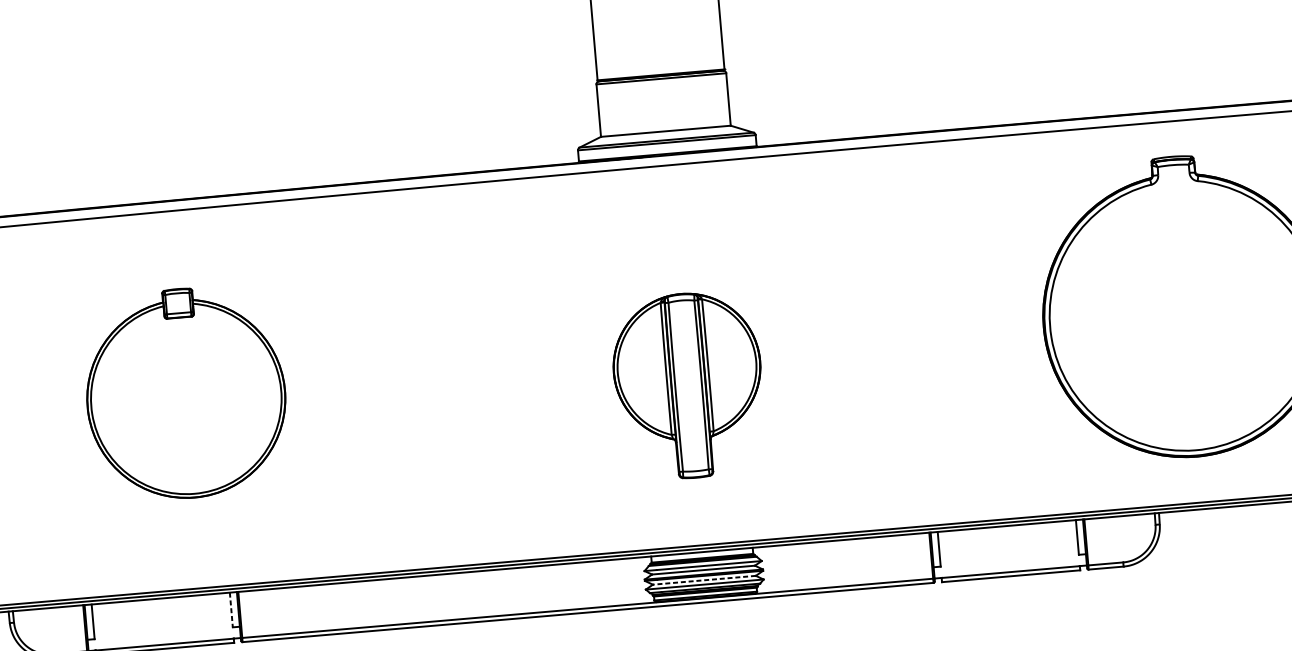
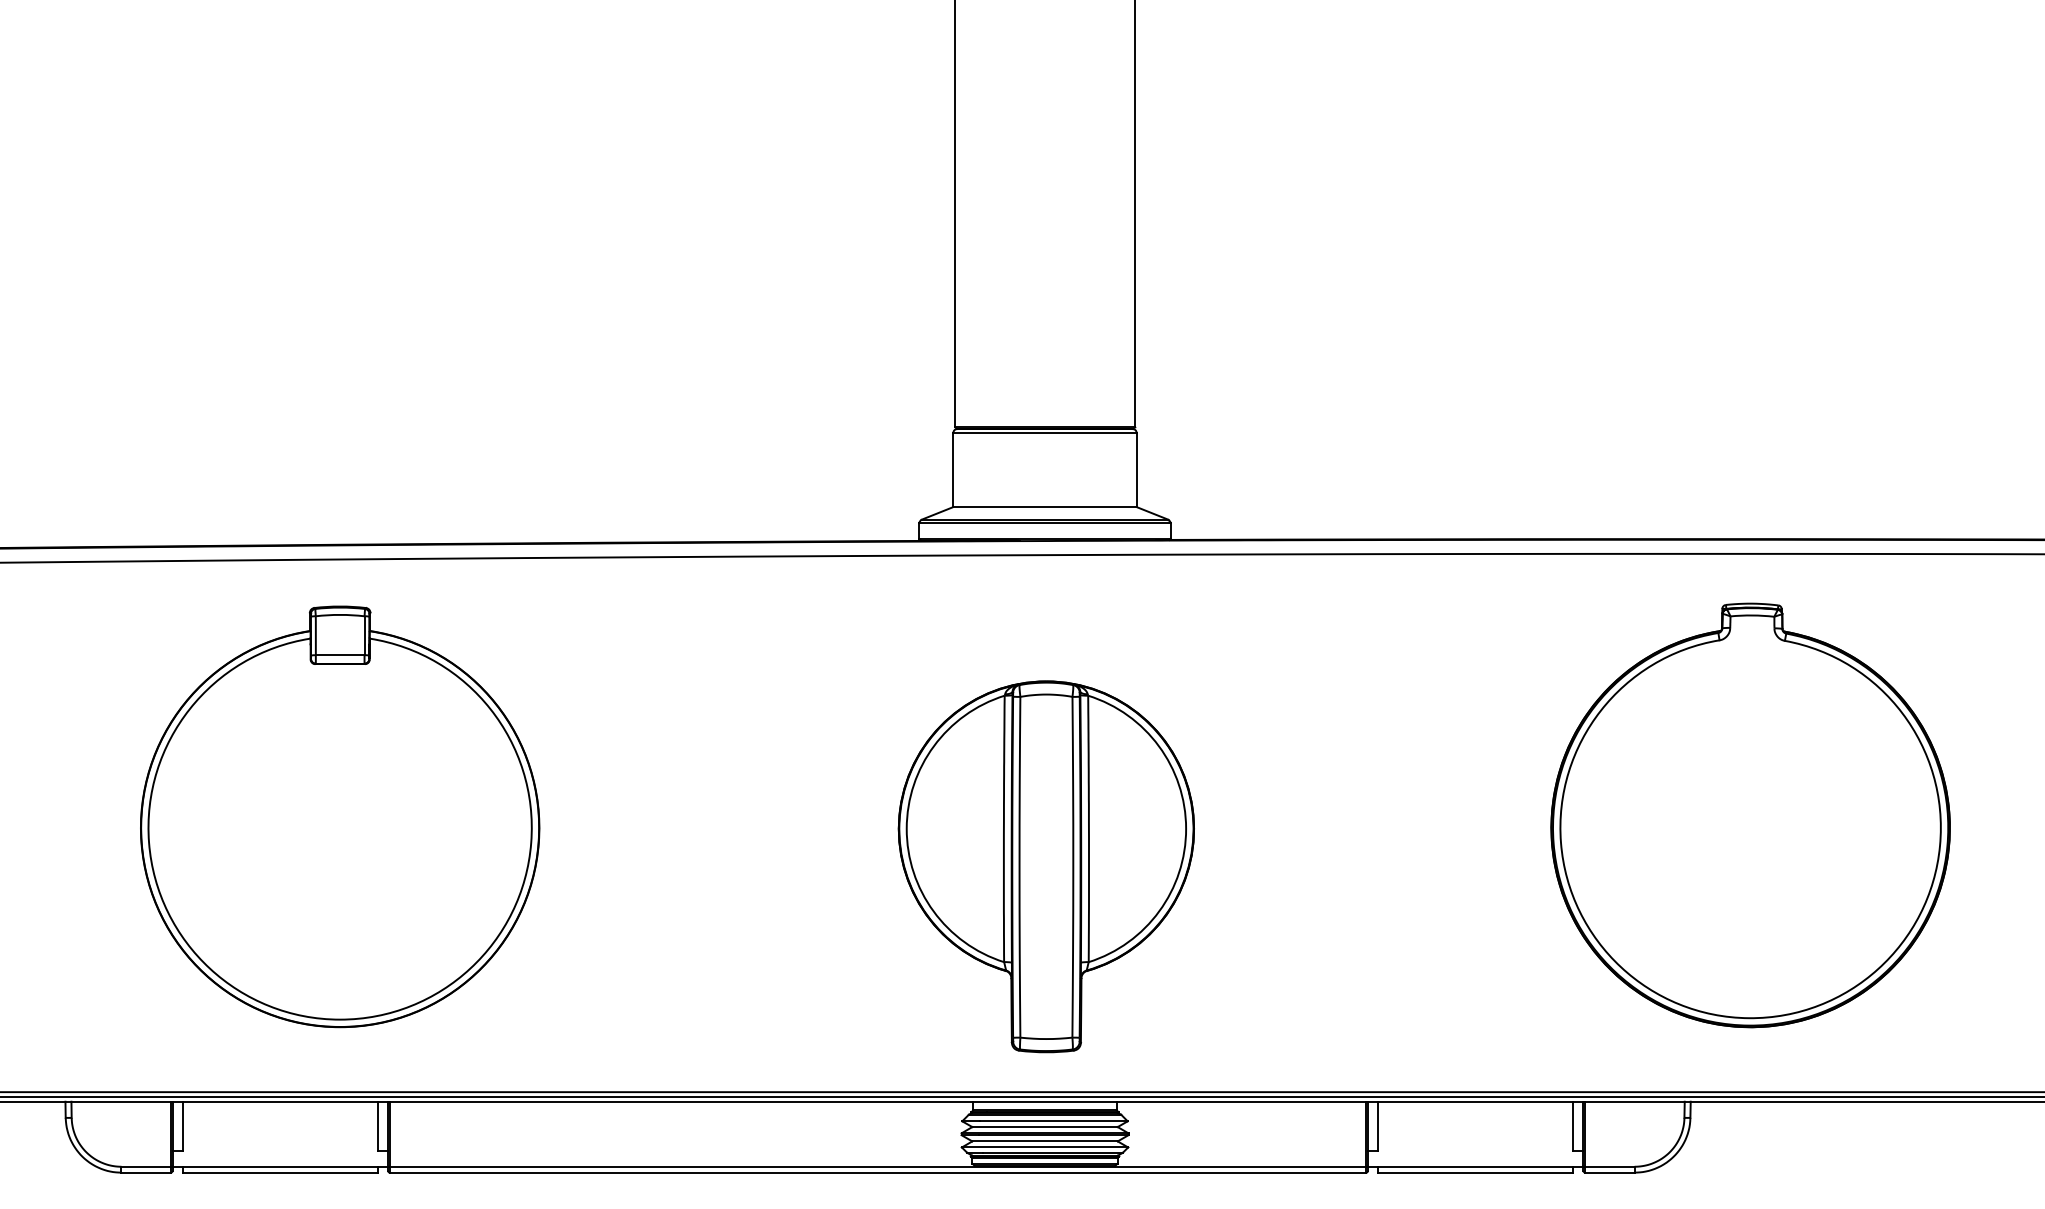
part: (688, 385) -> (1045, 866), size x1.43
part: (186, 393) -> (340, 816), size x1.43
line: (704, 580) -> (1045, 1141), dashed -> solid
line: (231, 610) -> (378, 1126), dashed -> solid

